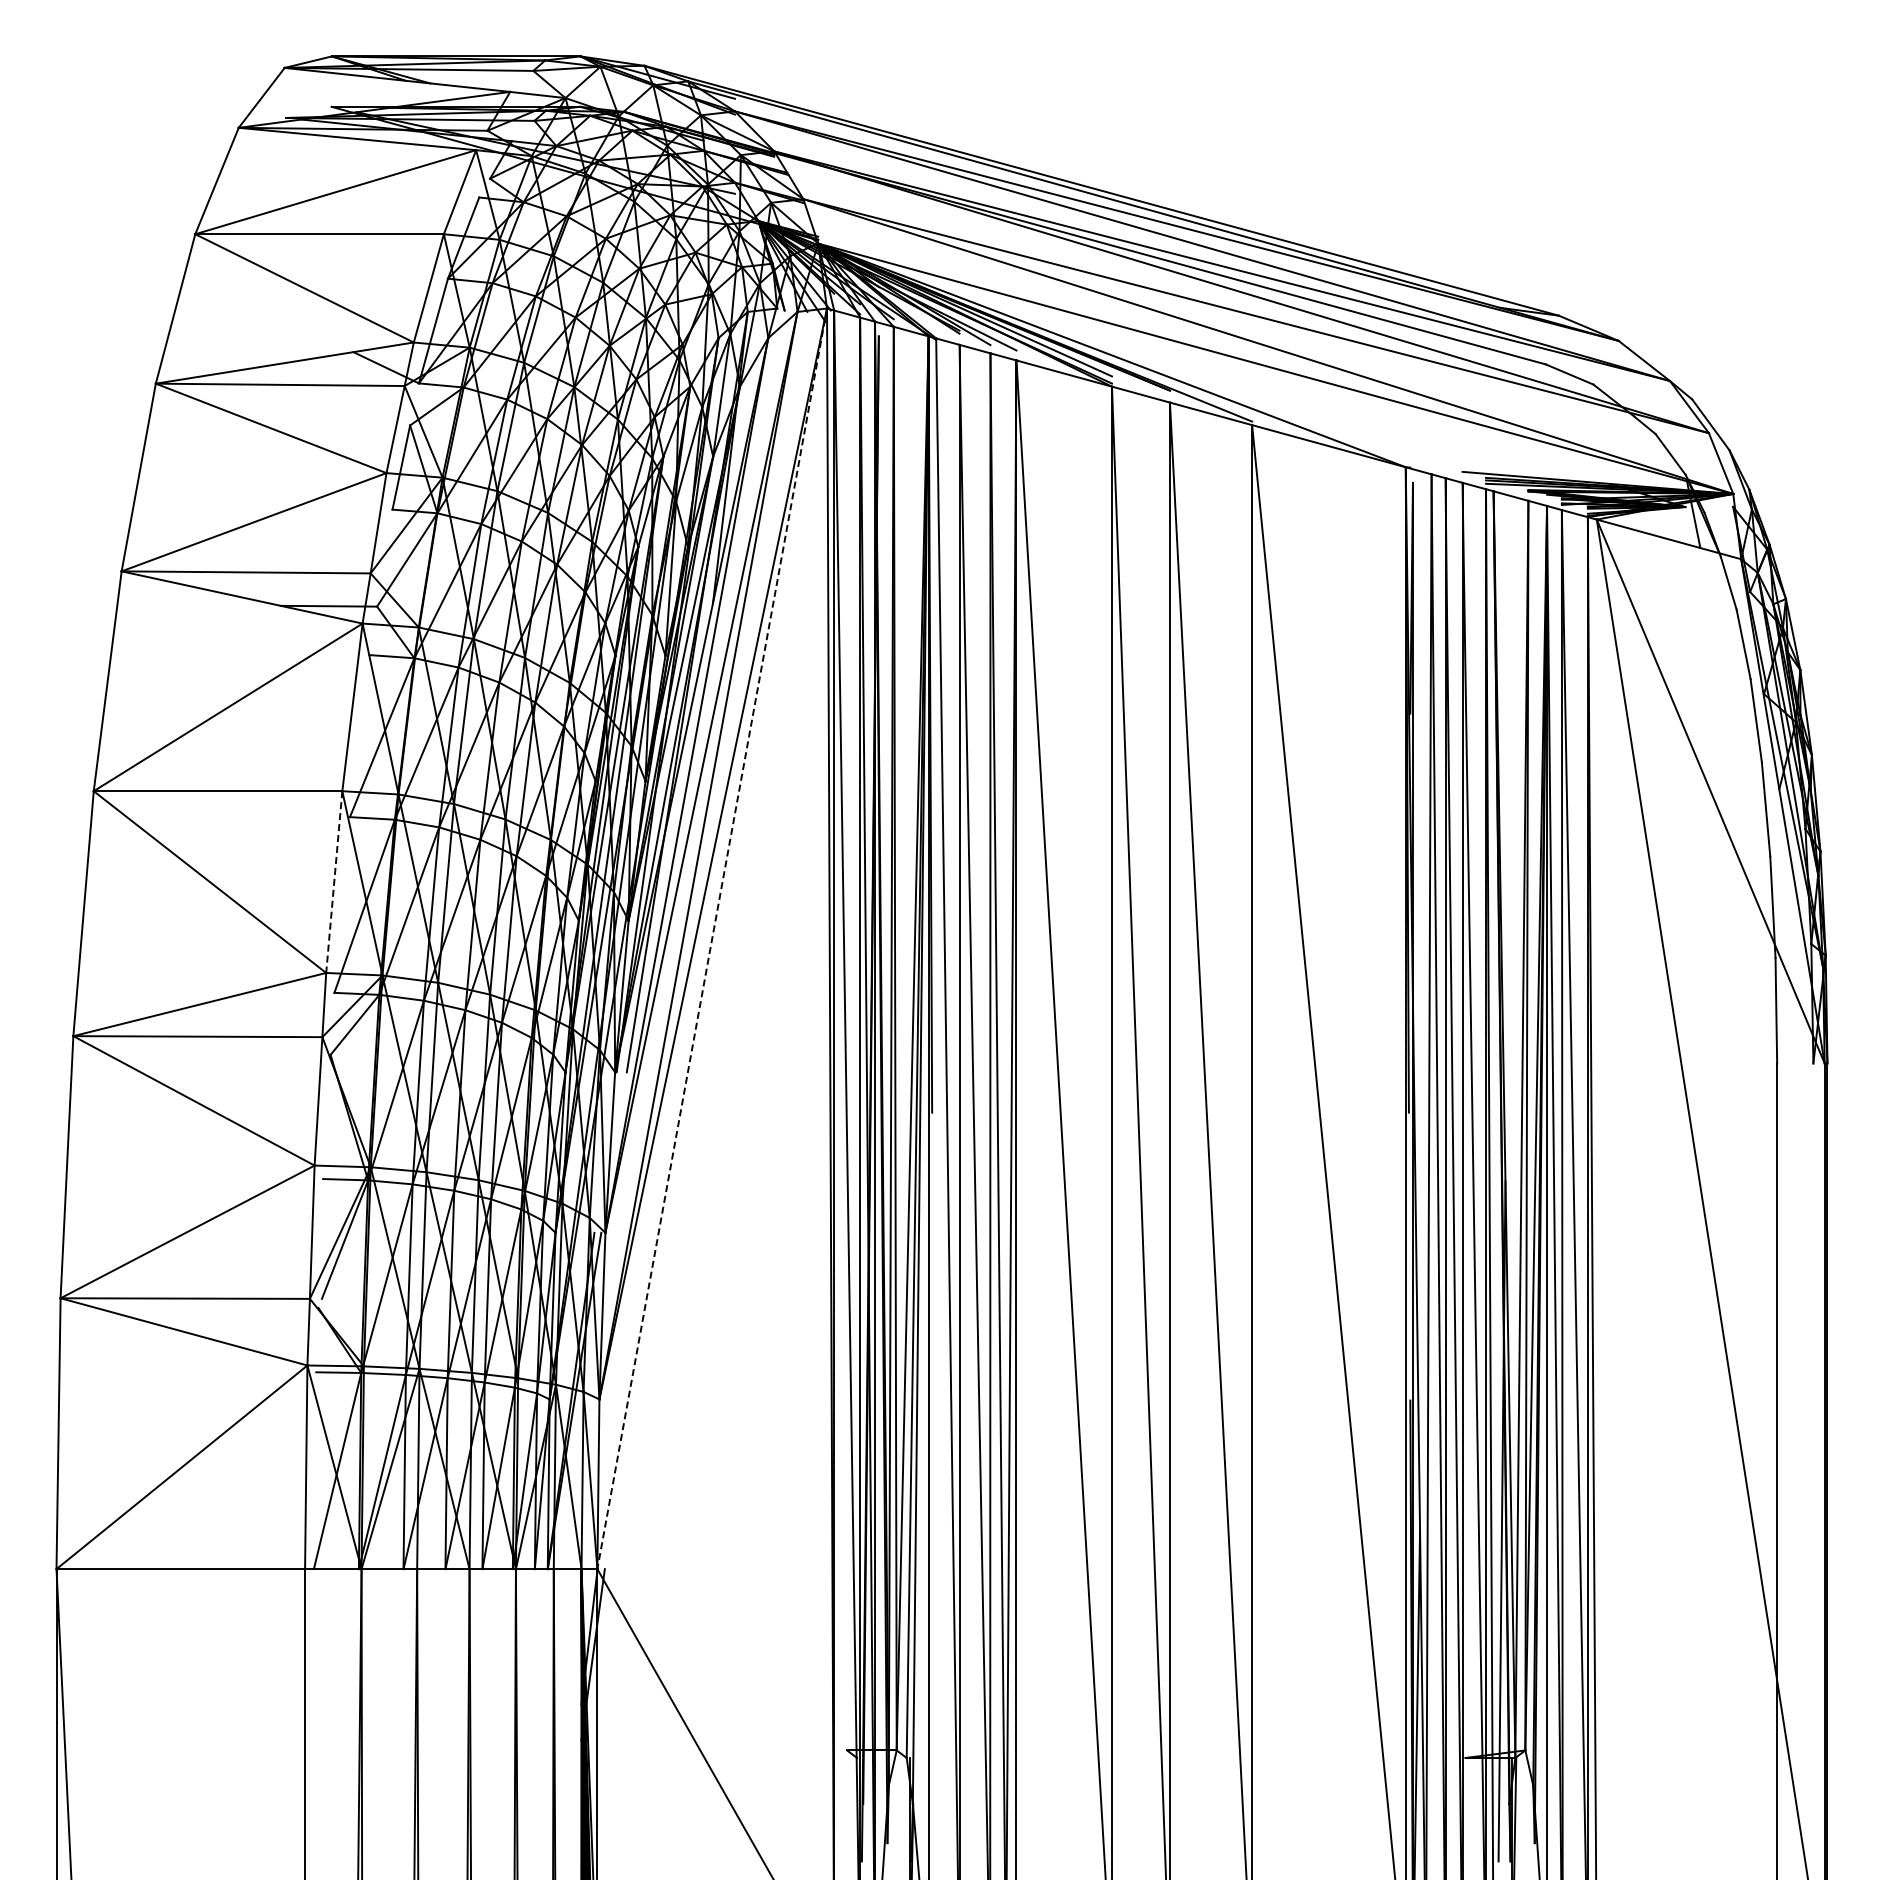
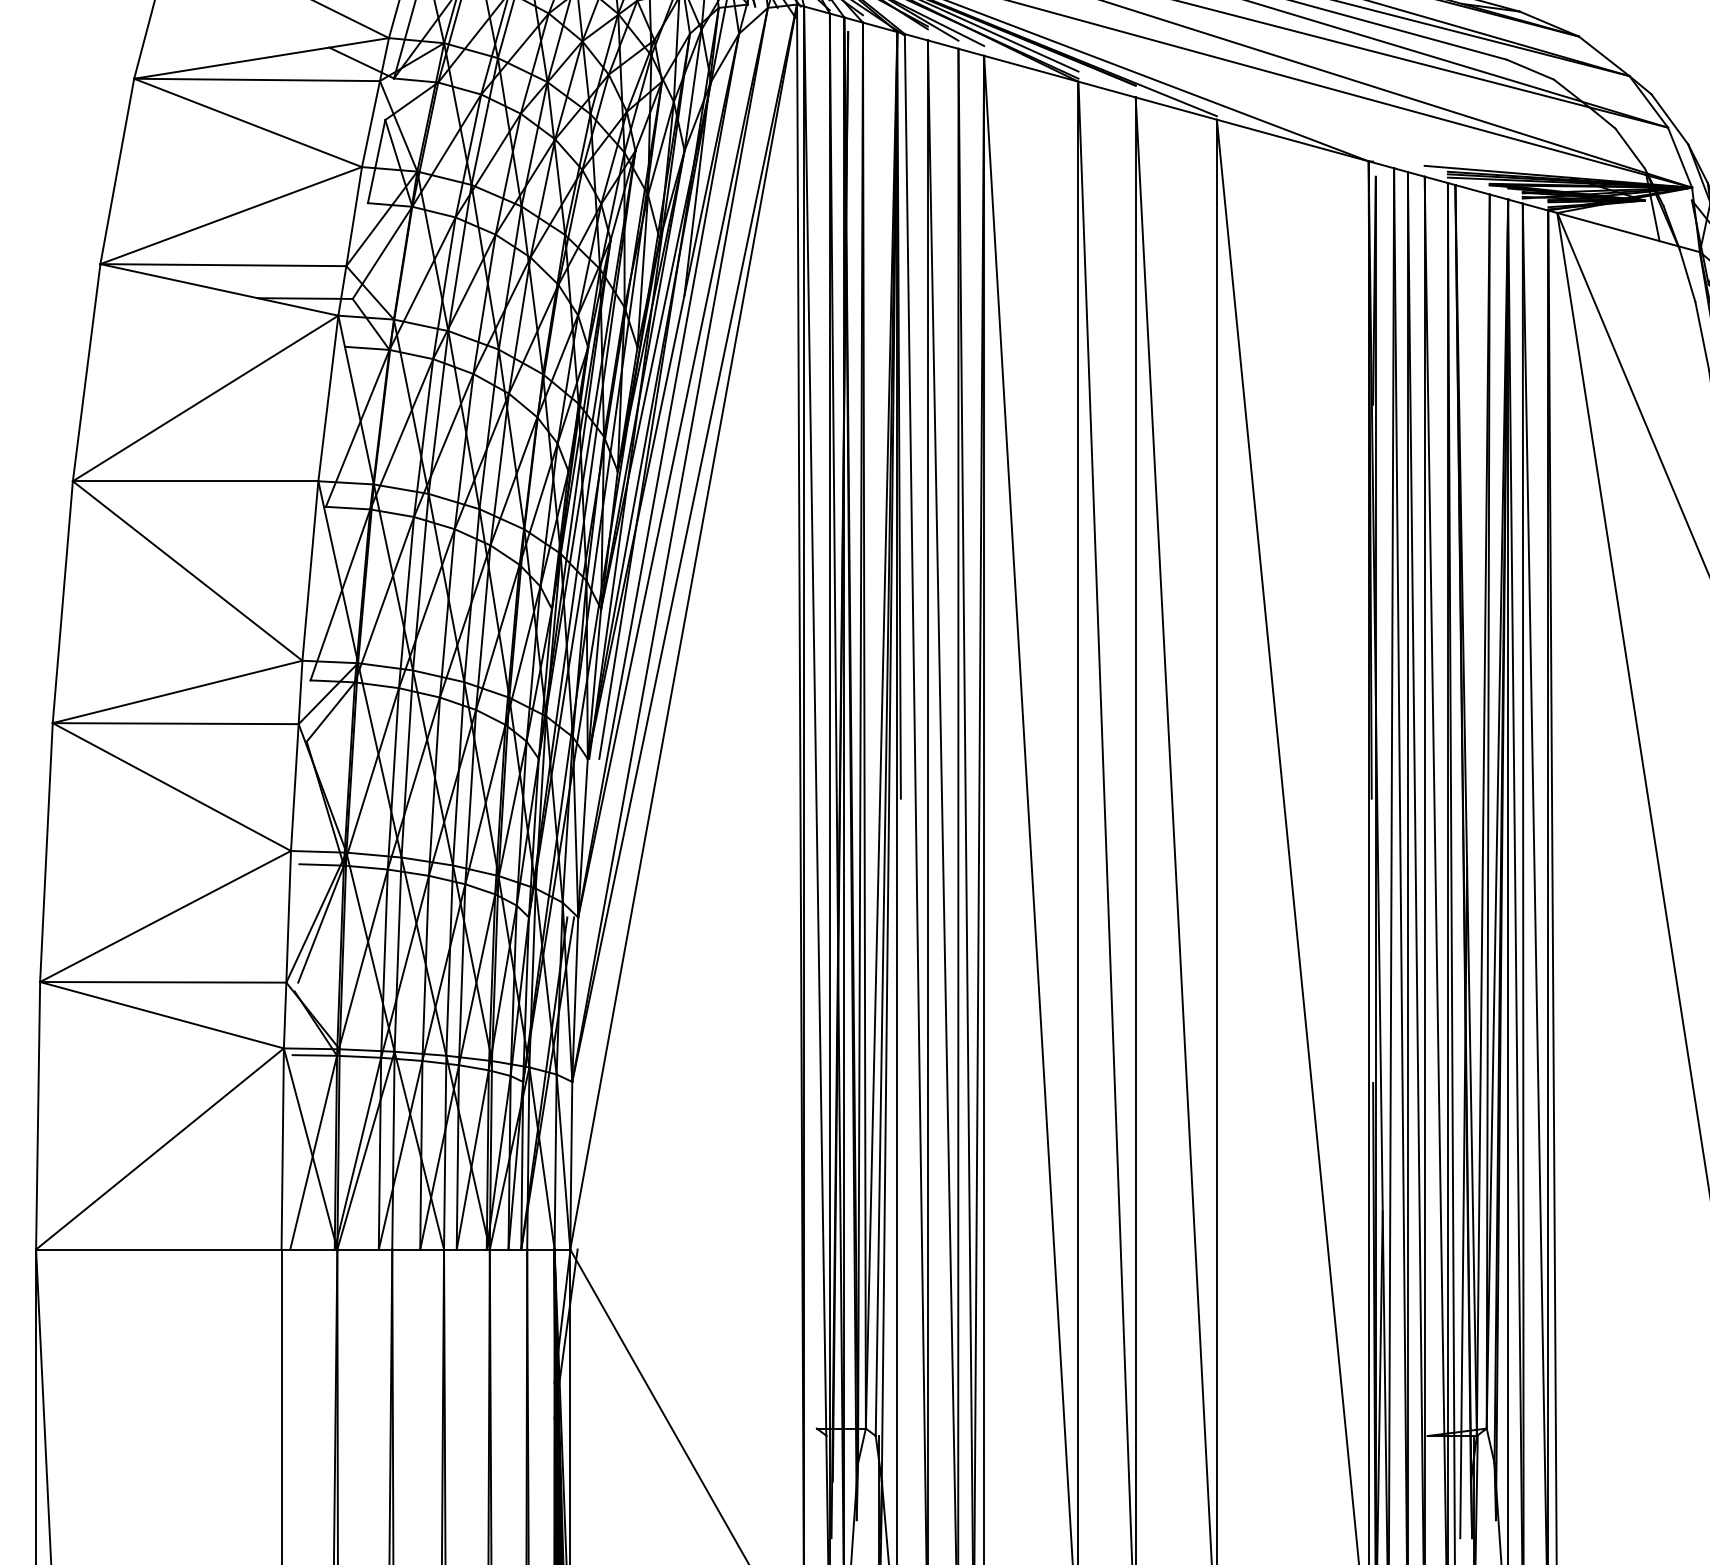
line: (334, 882) -> (310, 571), dashed -> solid
line: (712, 938) -> (683, 626), dashed -> solid

